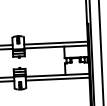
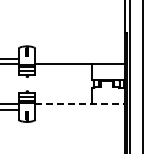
line: (56, 43) -> (80, 58), removed
line: (57, 75) -> (80, 104), solid -> dashed
line: (57, 79) -> (80, 109), removed

